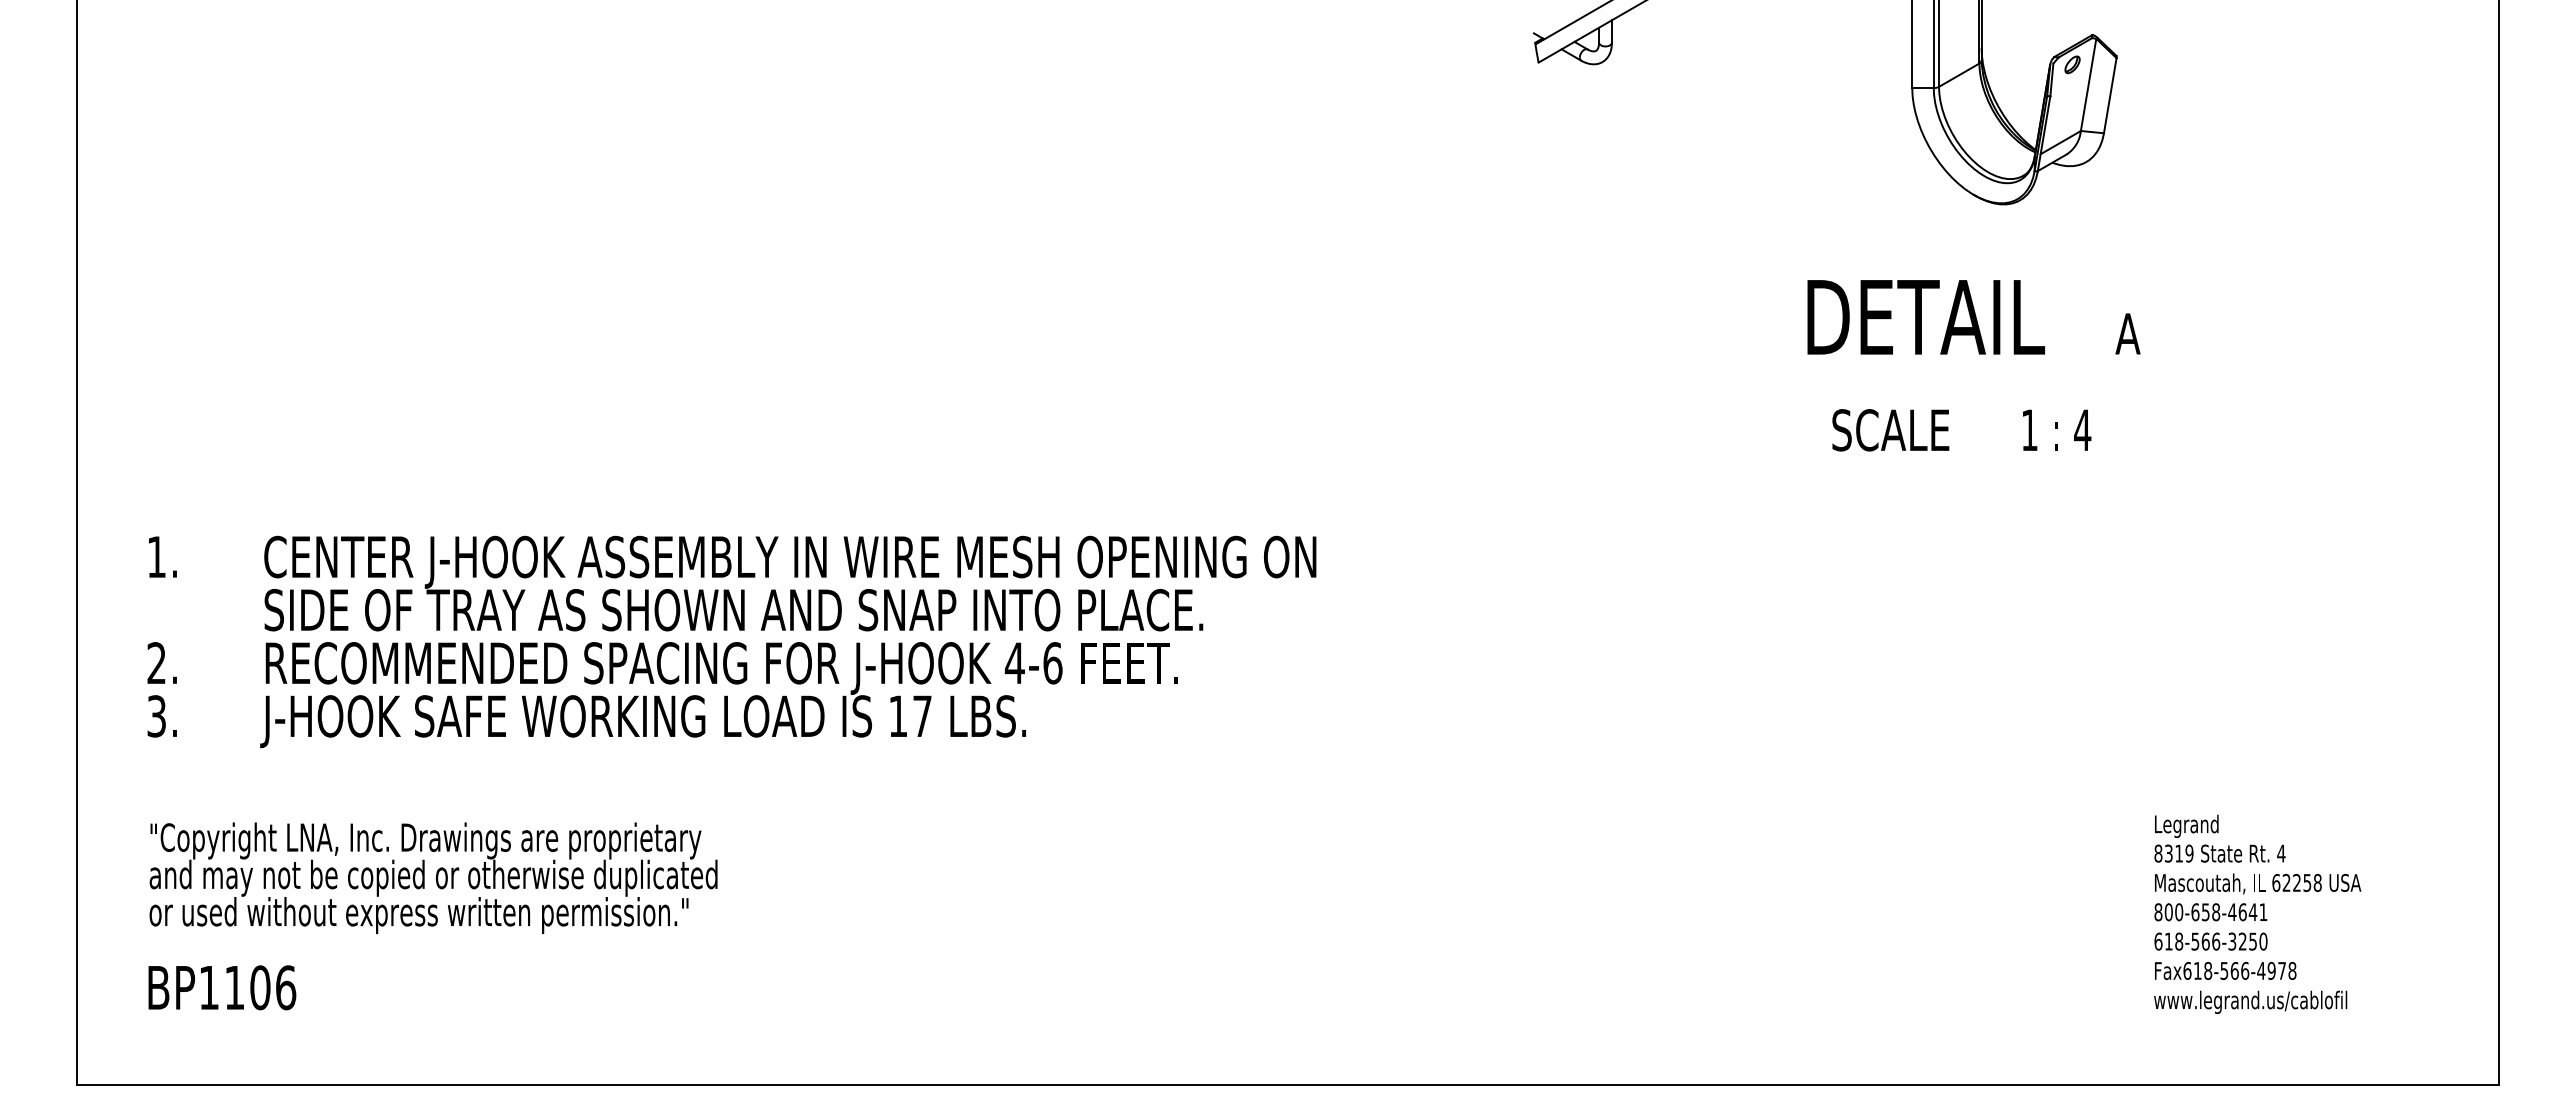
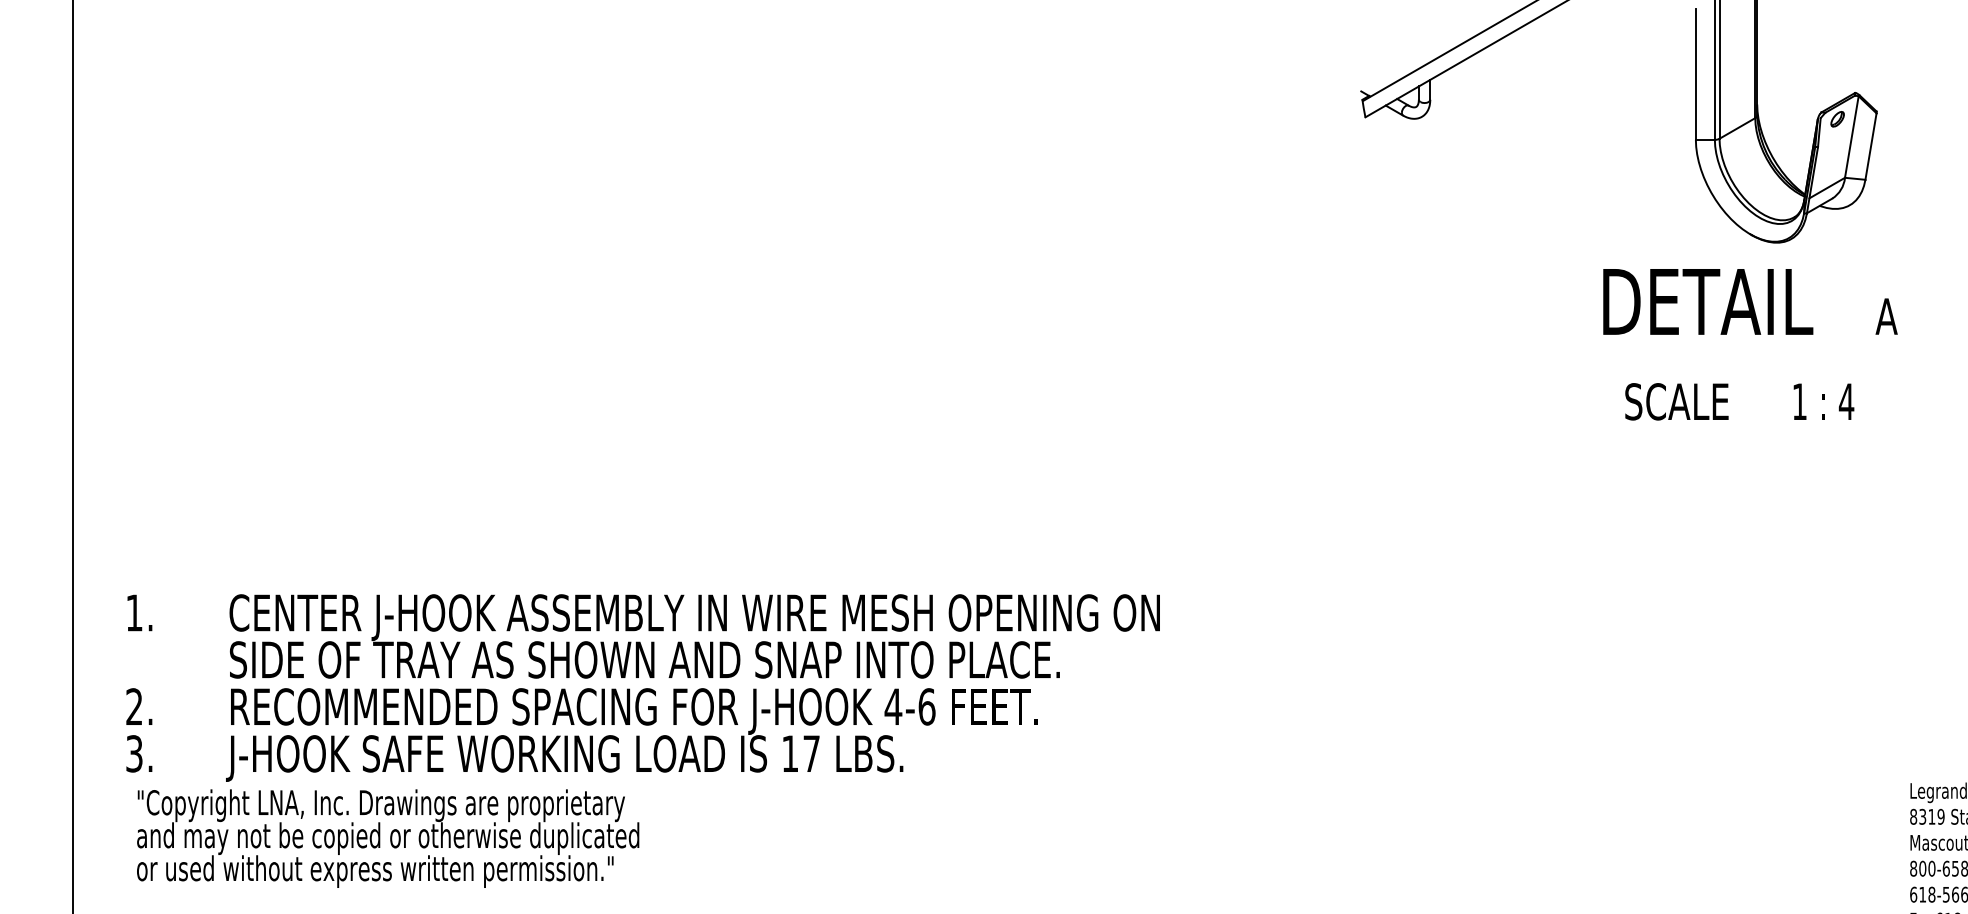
text: (1973, 365) -> (1750, 344), moved
text: (731, 641) -> (642, 687), moved

